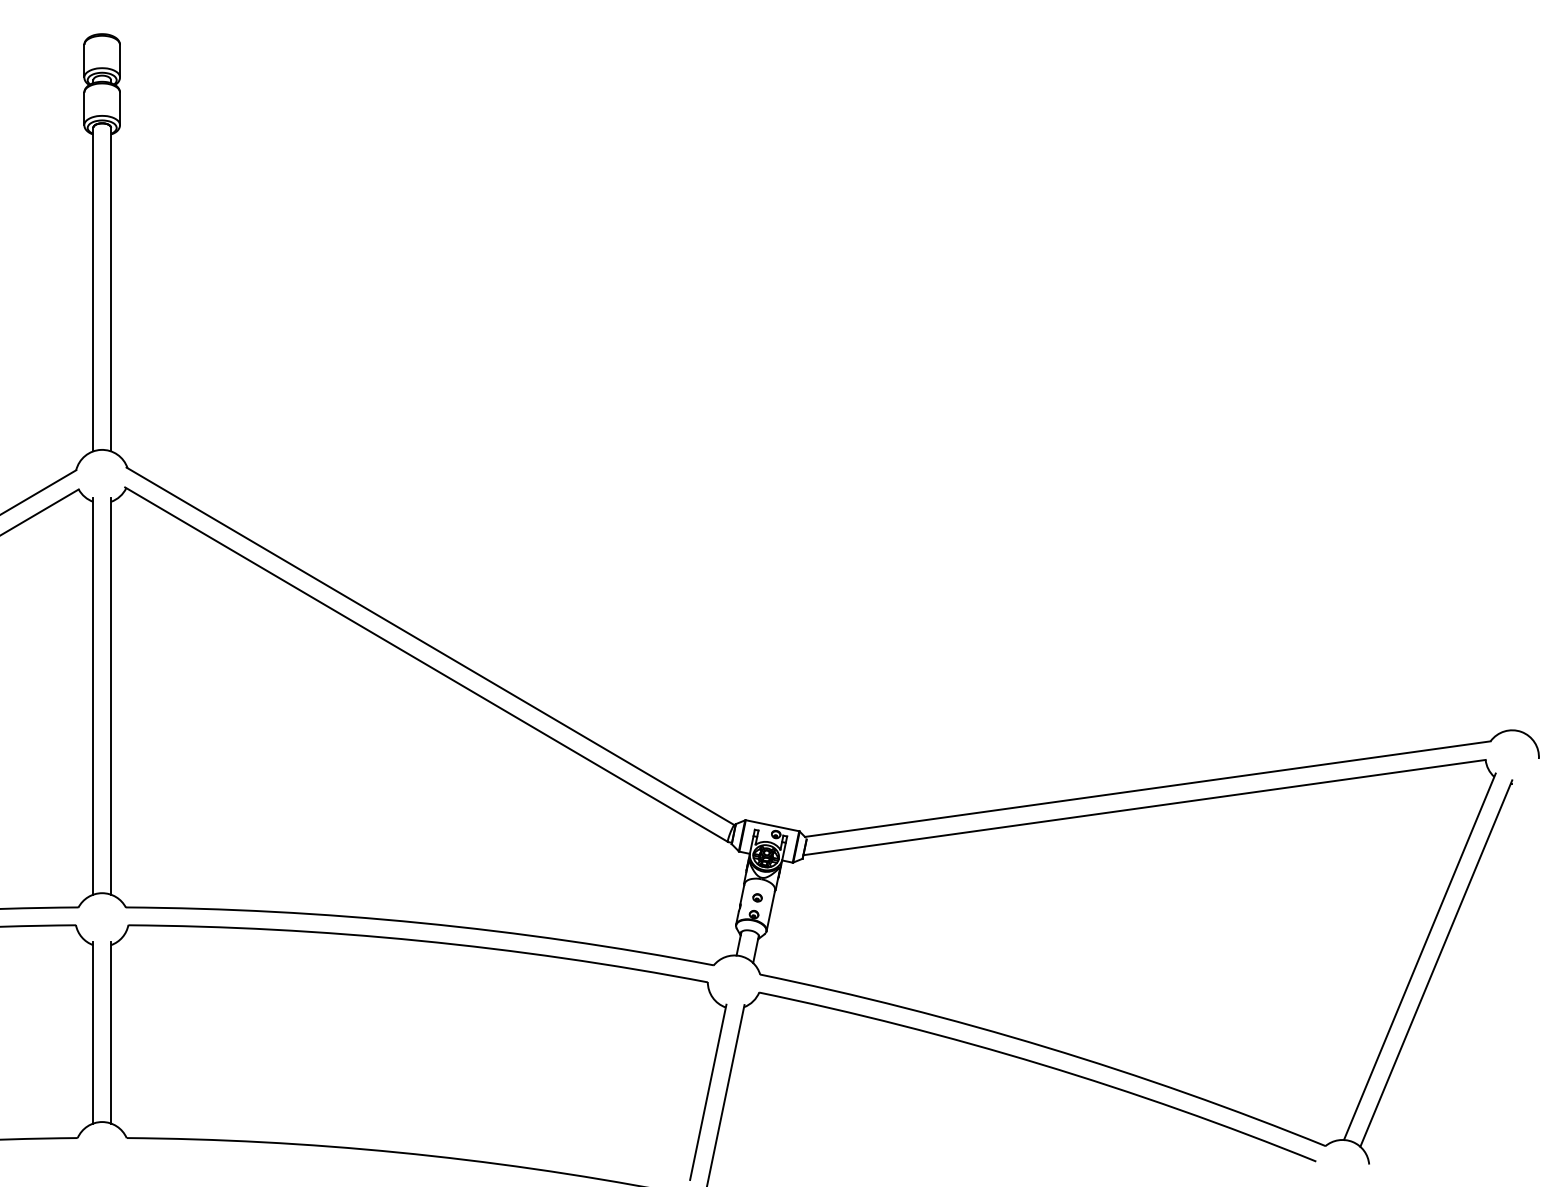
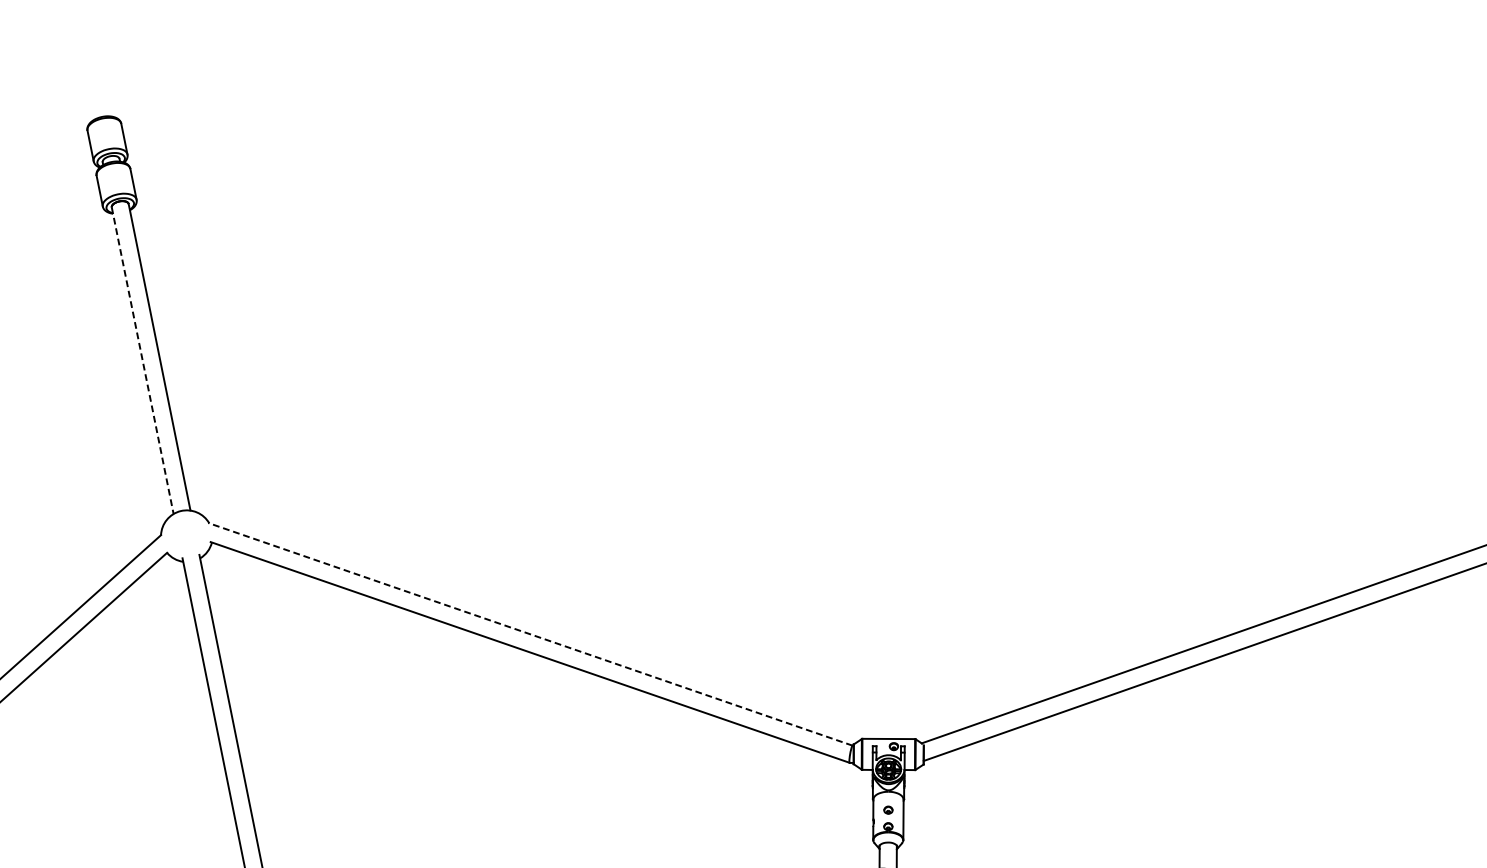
line: (93, 289) -> (142, 360), solid -> dashed
line: (430, 646) -> (530, 634), solid -> dashed

